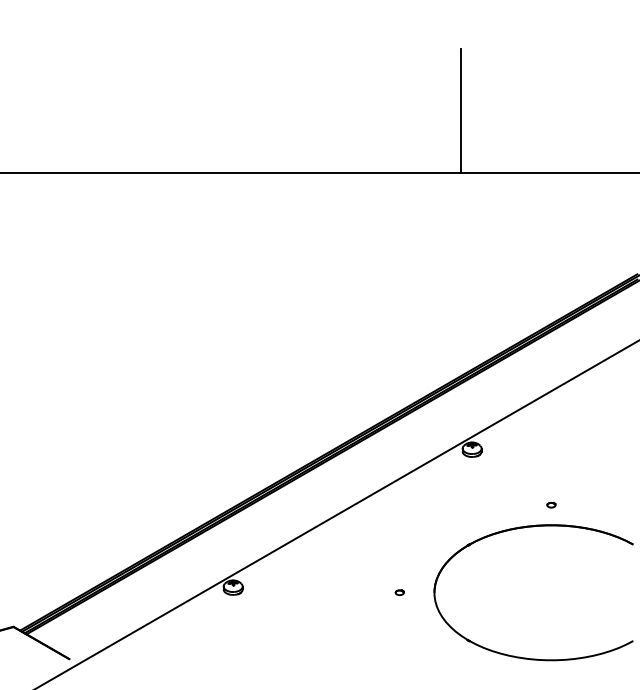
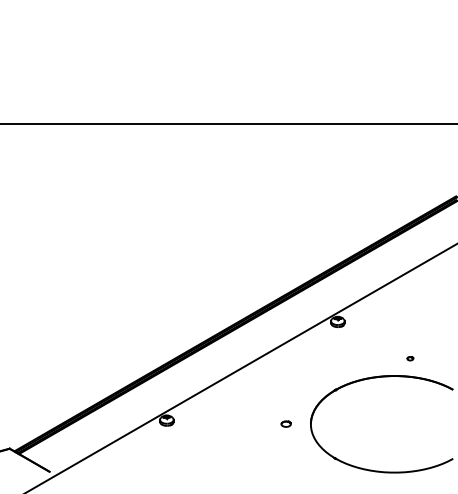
line: (461, 110) -> (330, 79), removed
part: (551, 504) -> (410, 358), moved
part: (399, 592) -> (285, 424), size x1.6

